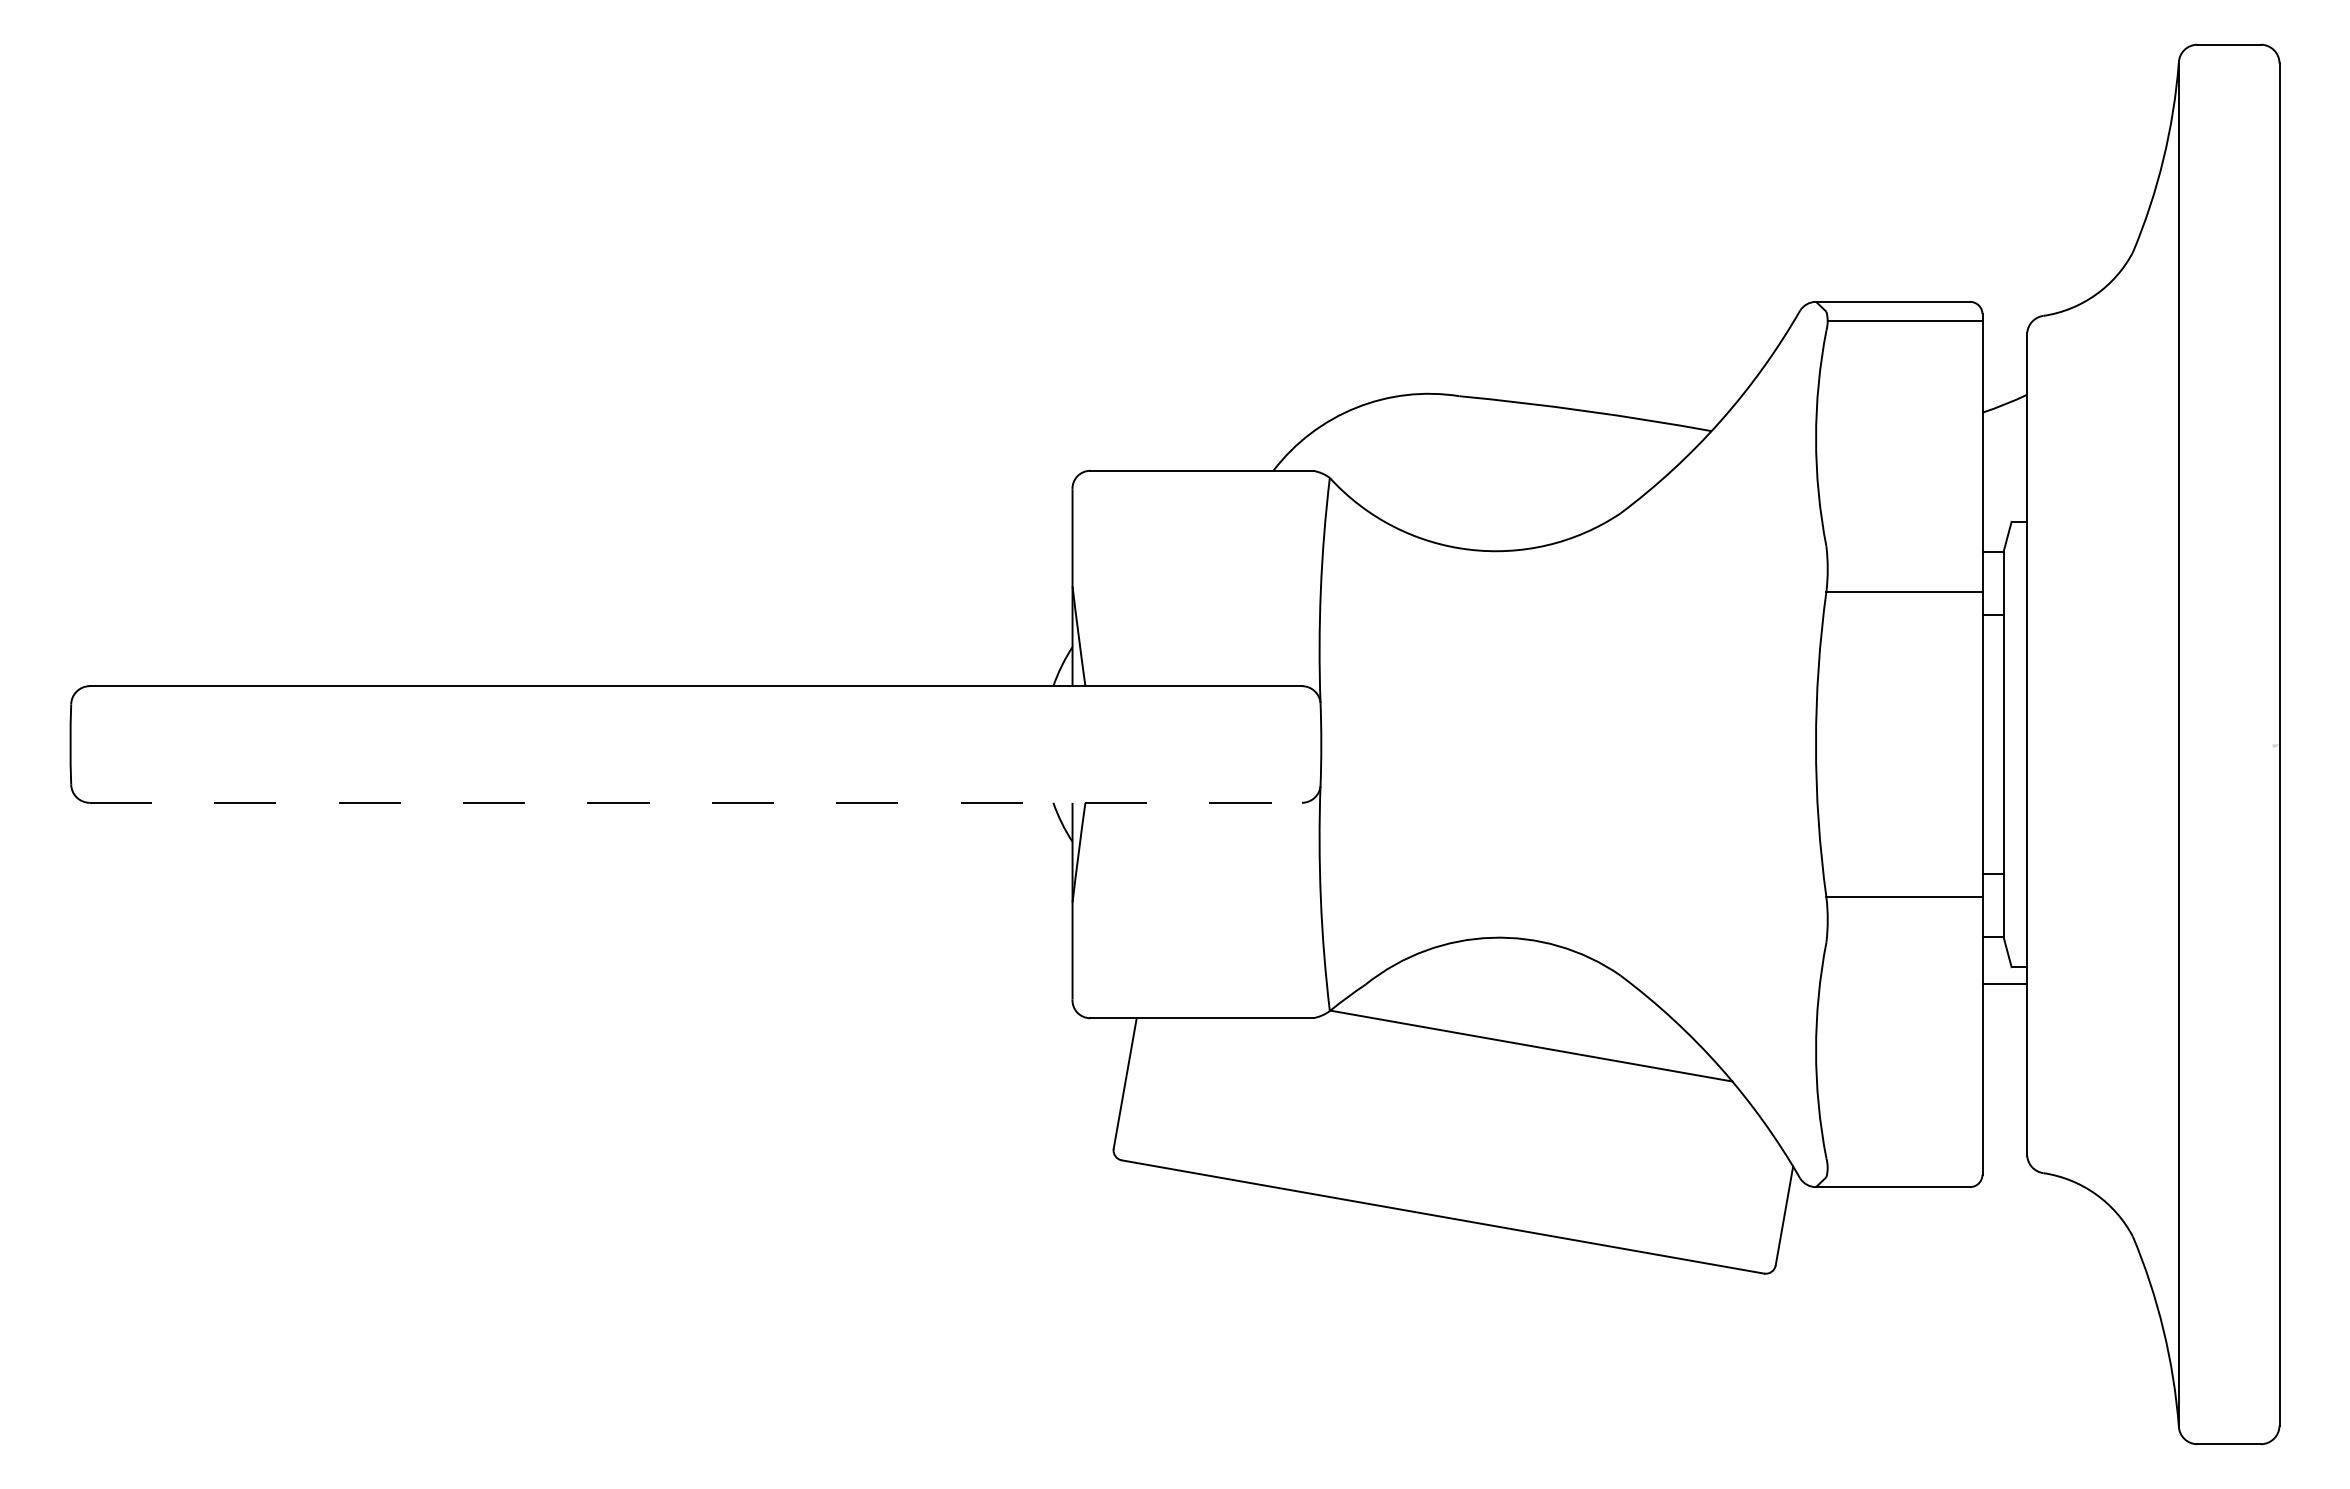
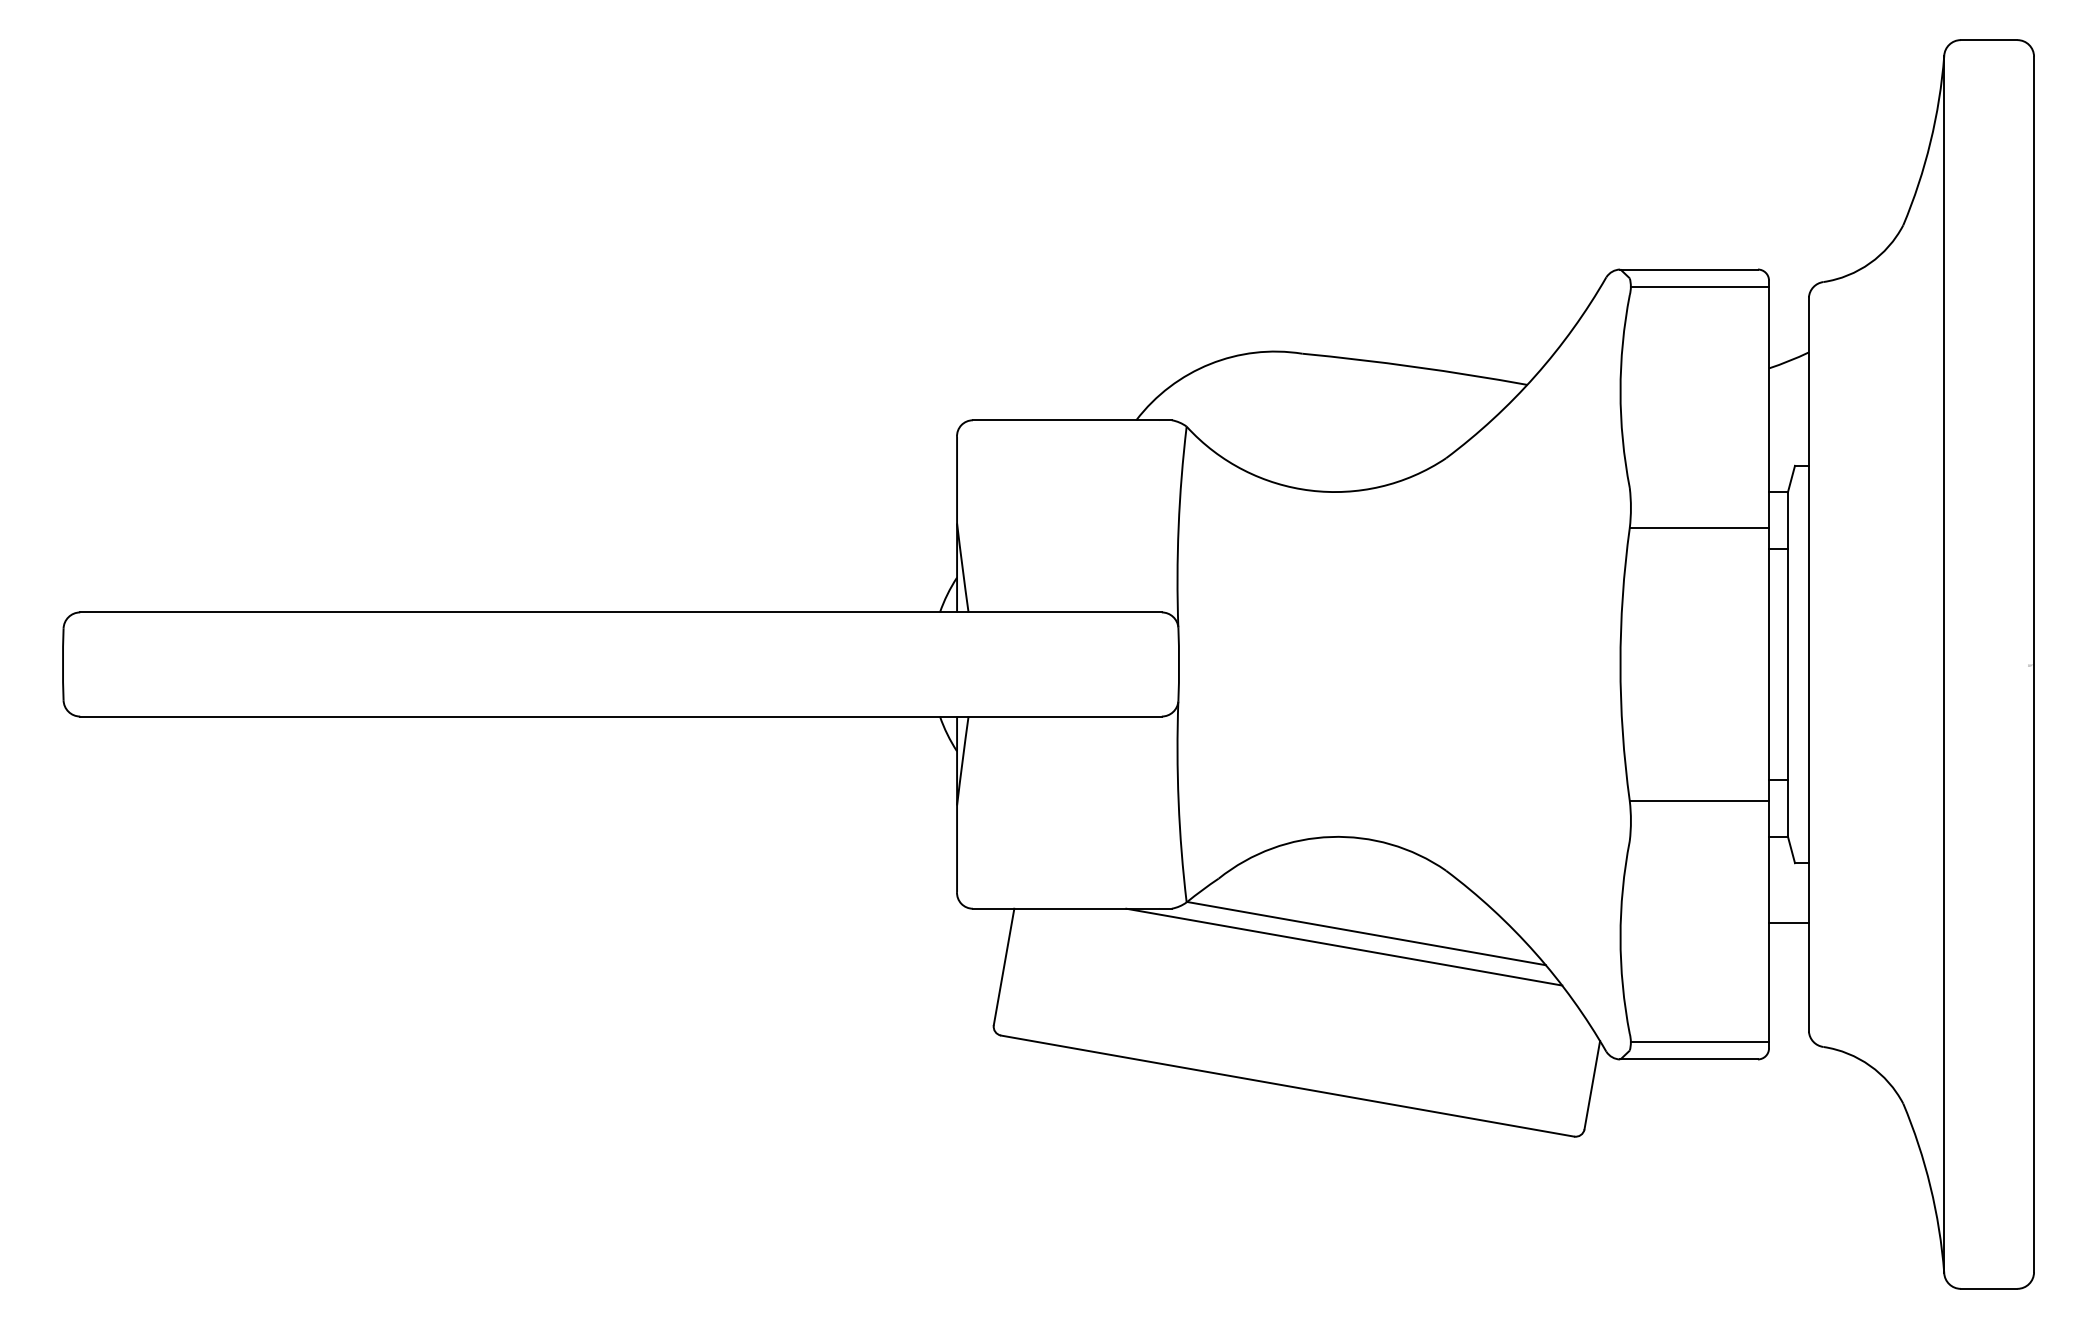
line: (696, 802) -> (621, 716), dashed -> solid
line: (2004, 983) -> (1788, 922), moved
line: (1506, 1061) -> (1344, 947), added
line: (1904, 1167) -> (1699, 1041), added

